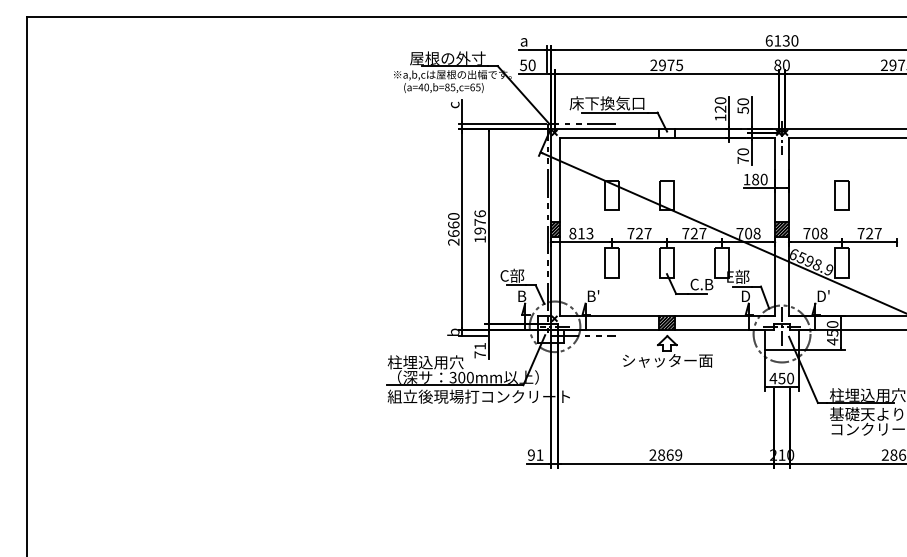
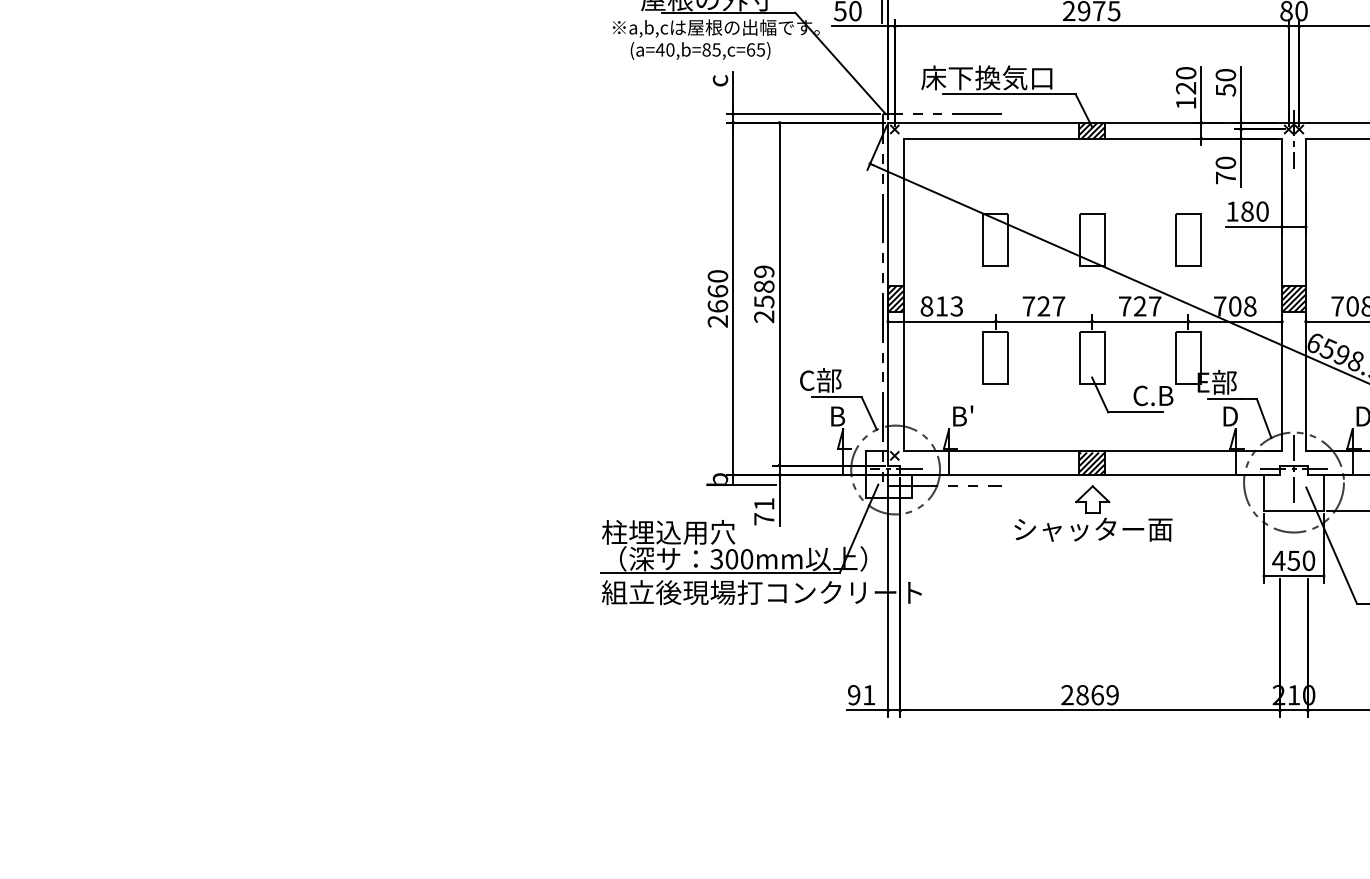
hatch: (666, 133) -> (1091, 130), added
part: (721, 195) -> (1187, 239), added
text: (479, 226) -> (763, 293), 1976 -> 2589

